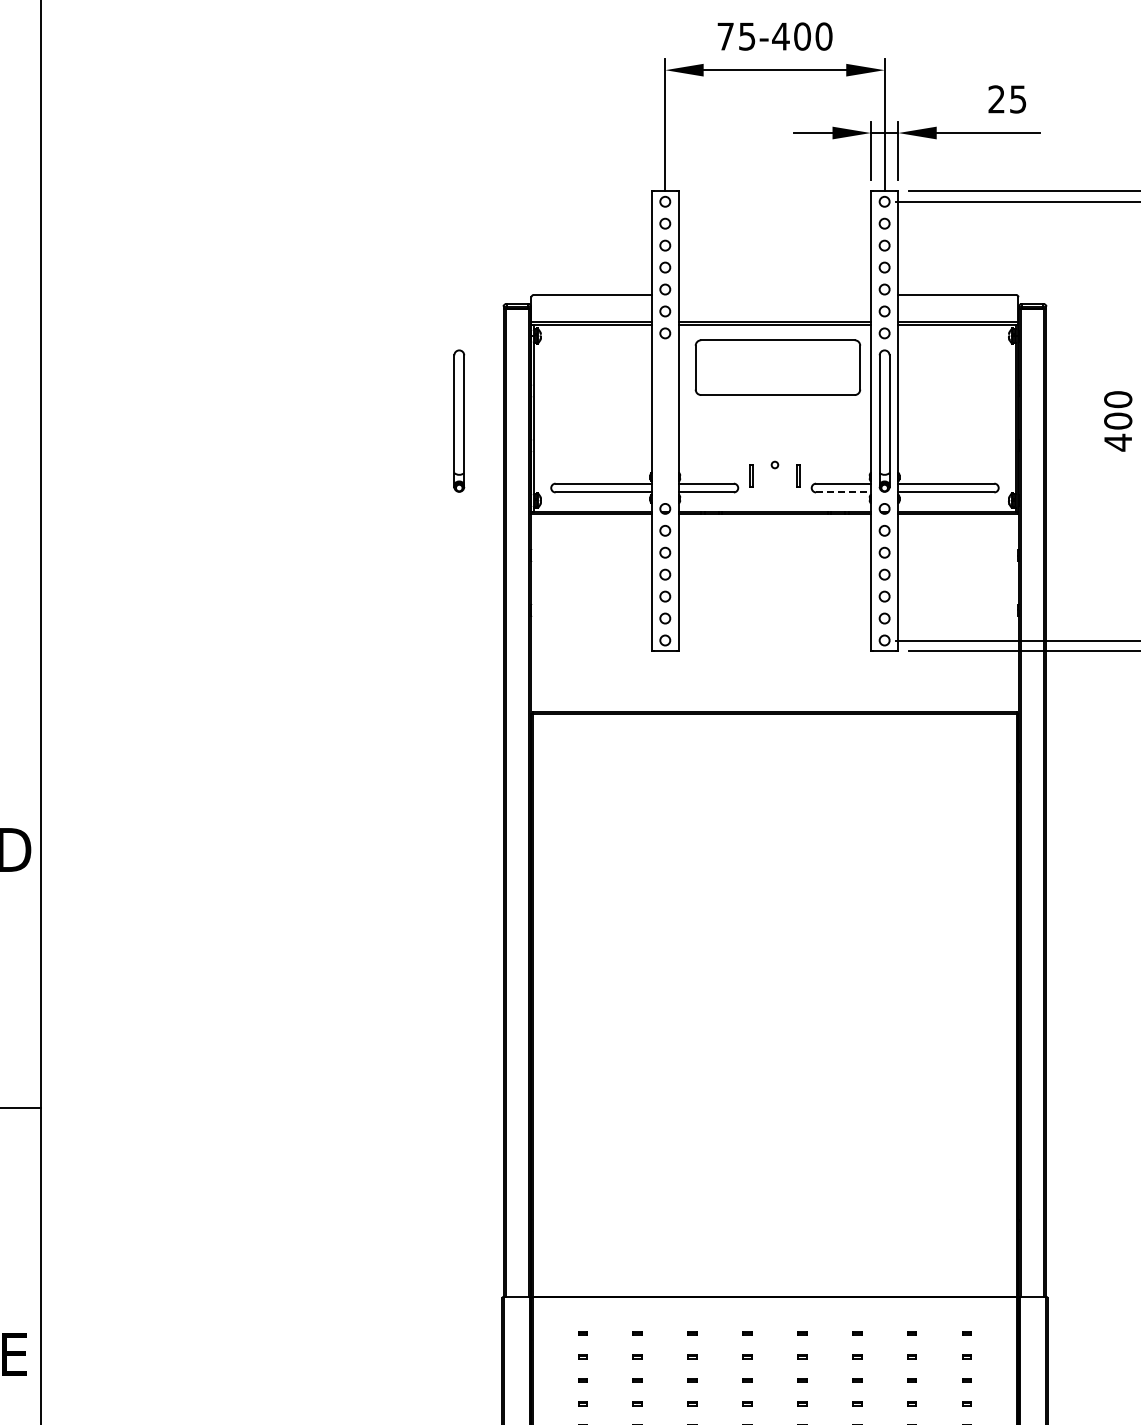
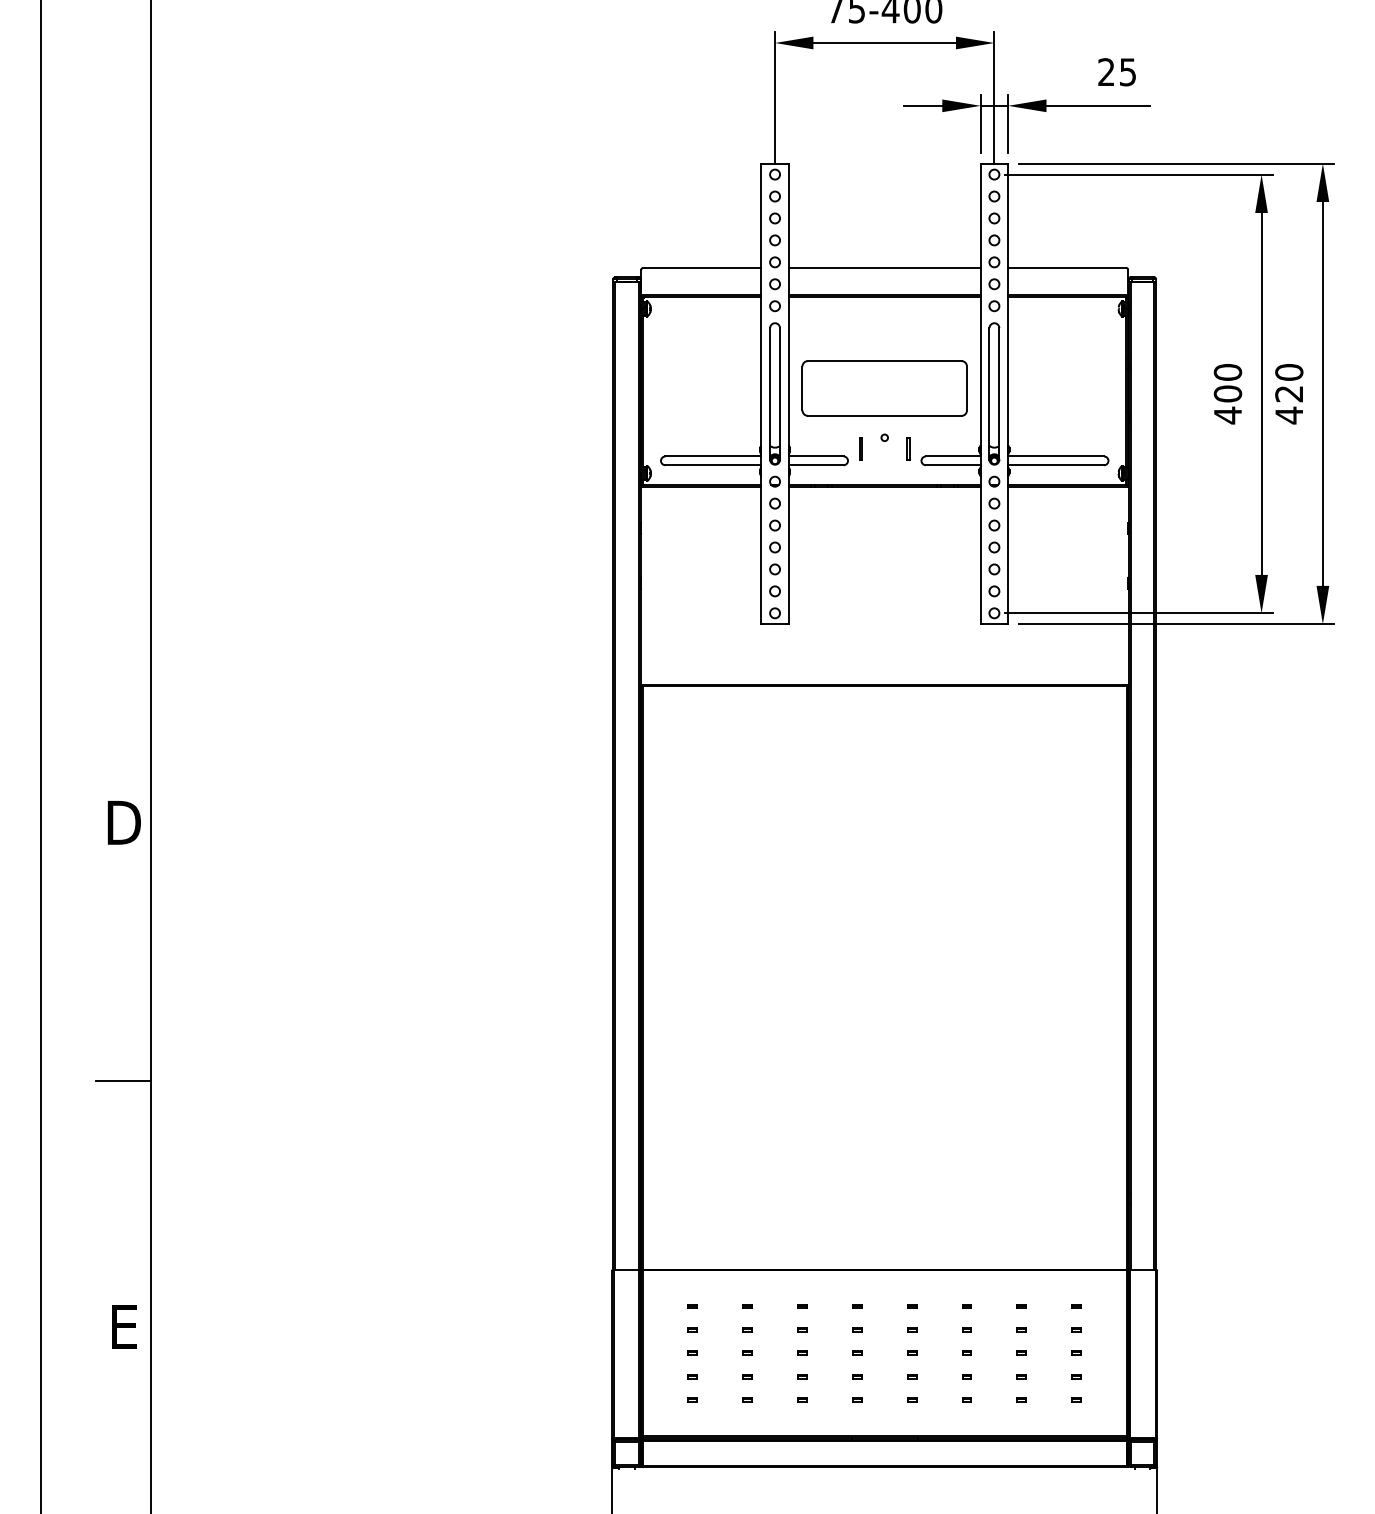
line: (774, 294) -> (884, 267), added
part: (777, 367) -> (884, 388), moved
part: (458, 420) -> (774, 393), moved
line: (843, 492) -> (953, 465), dashed -> solid

